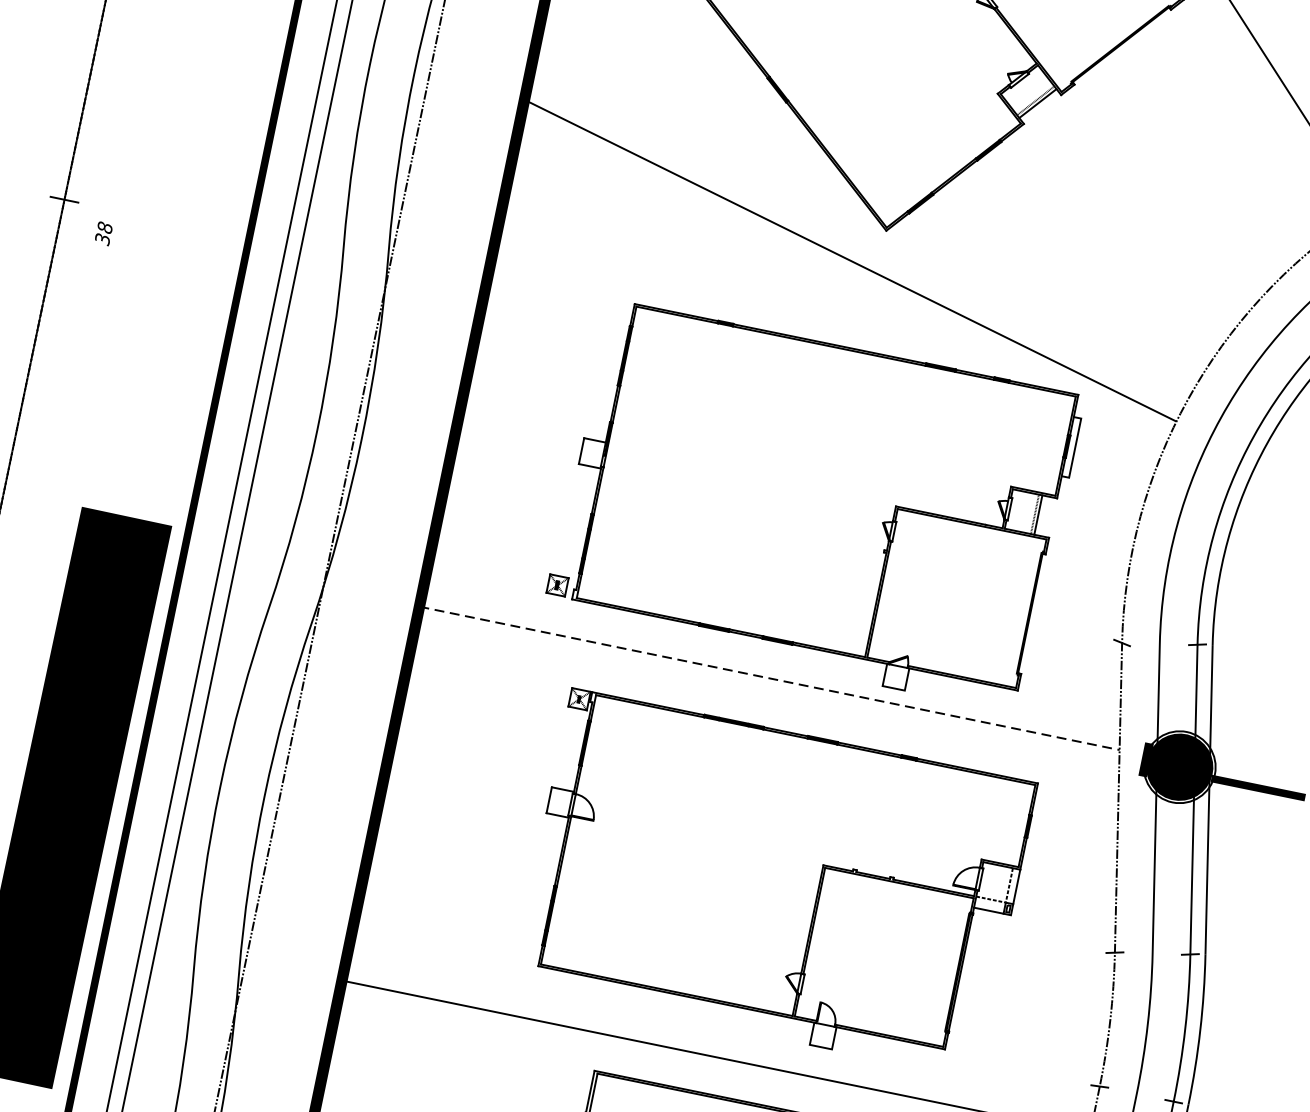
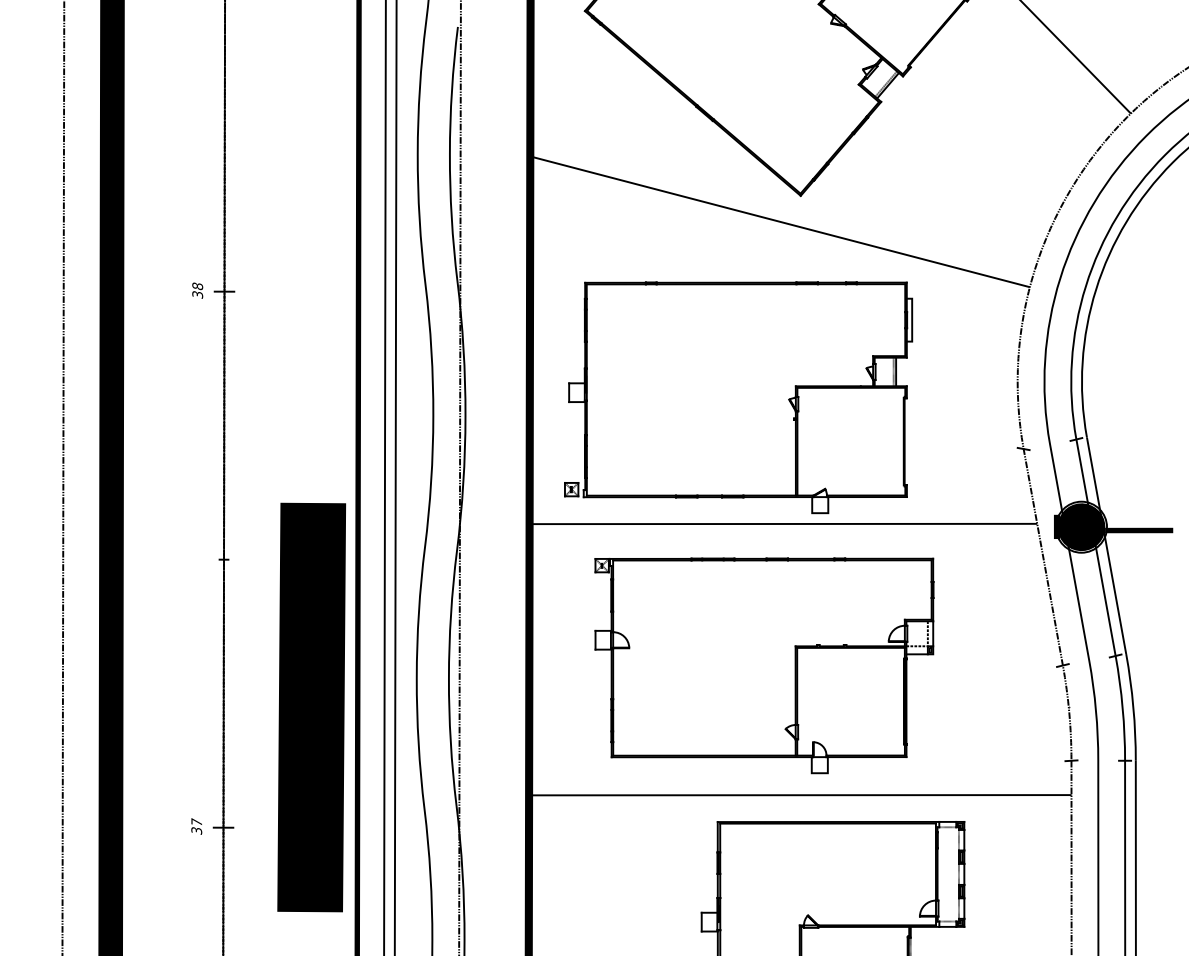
text: (103, 233) -> (197, 290), moved
part: (813, 505) -> (738, 397), moved
line: (769, 677) -> (783, 523), dashed -> solid
part: (775, 882) -> (764, 665), moved

